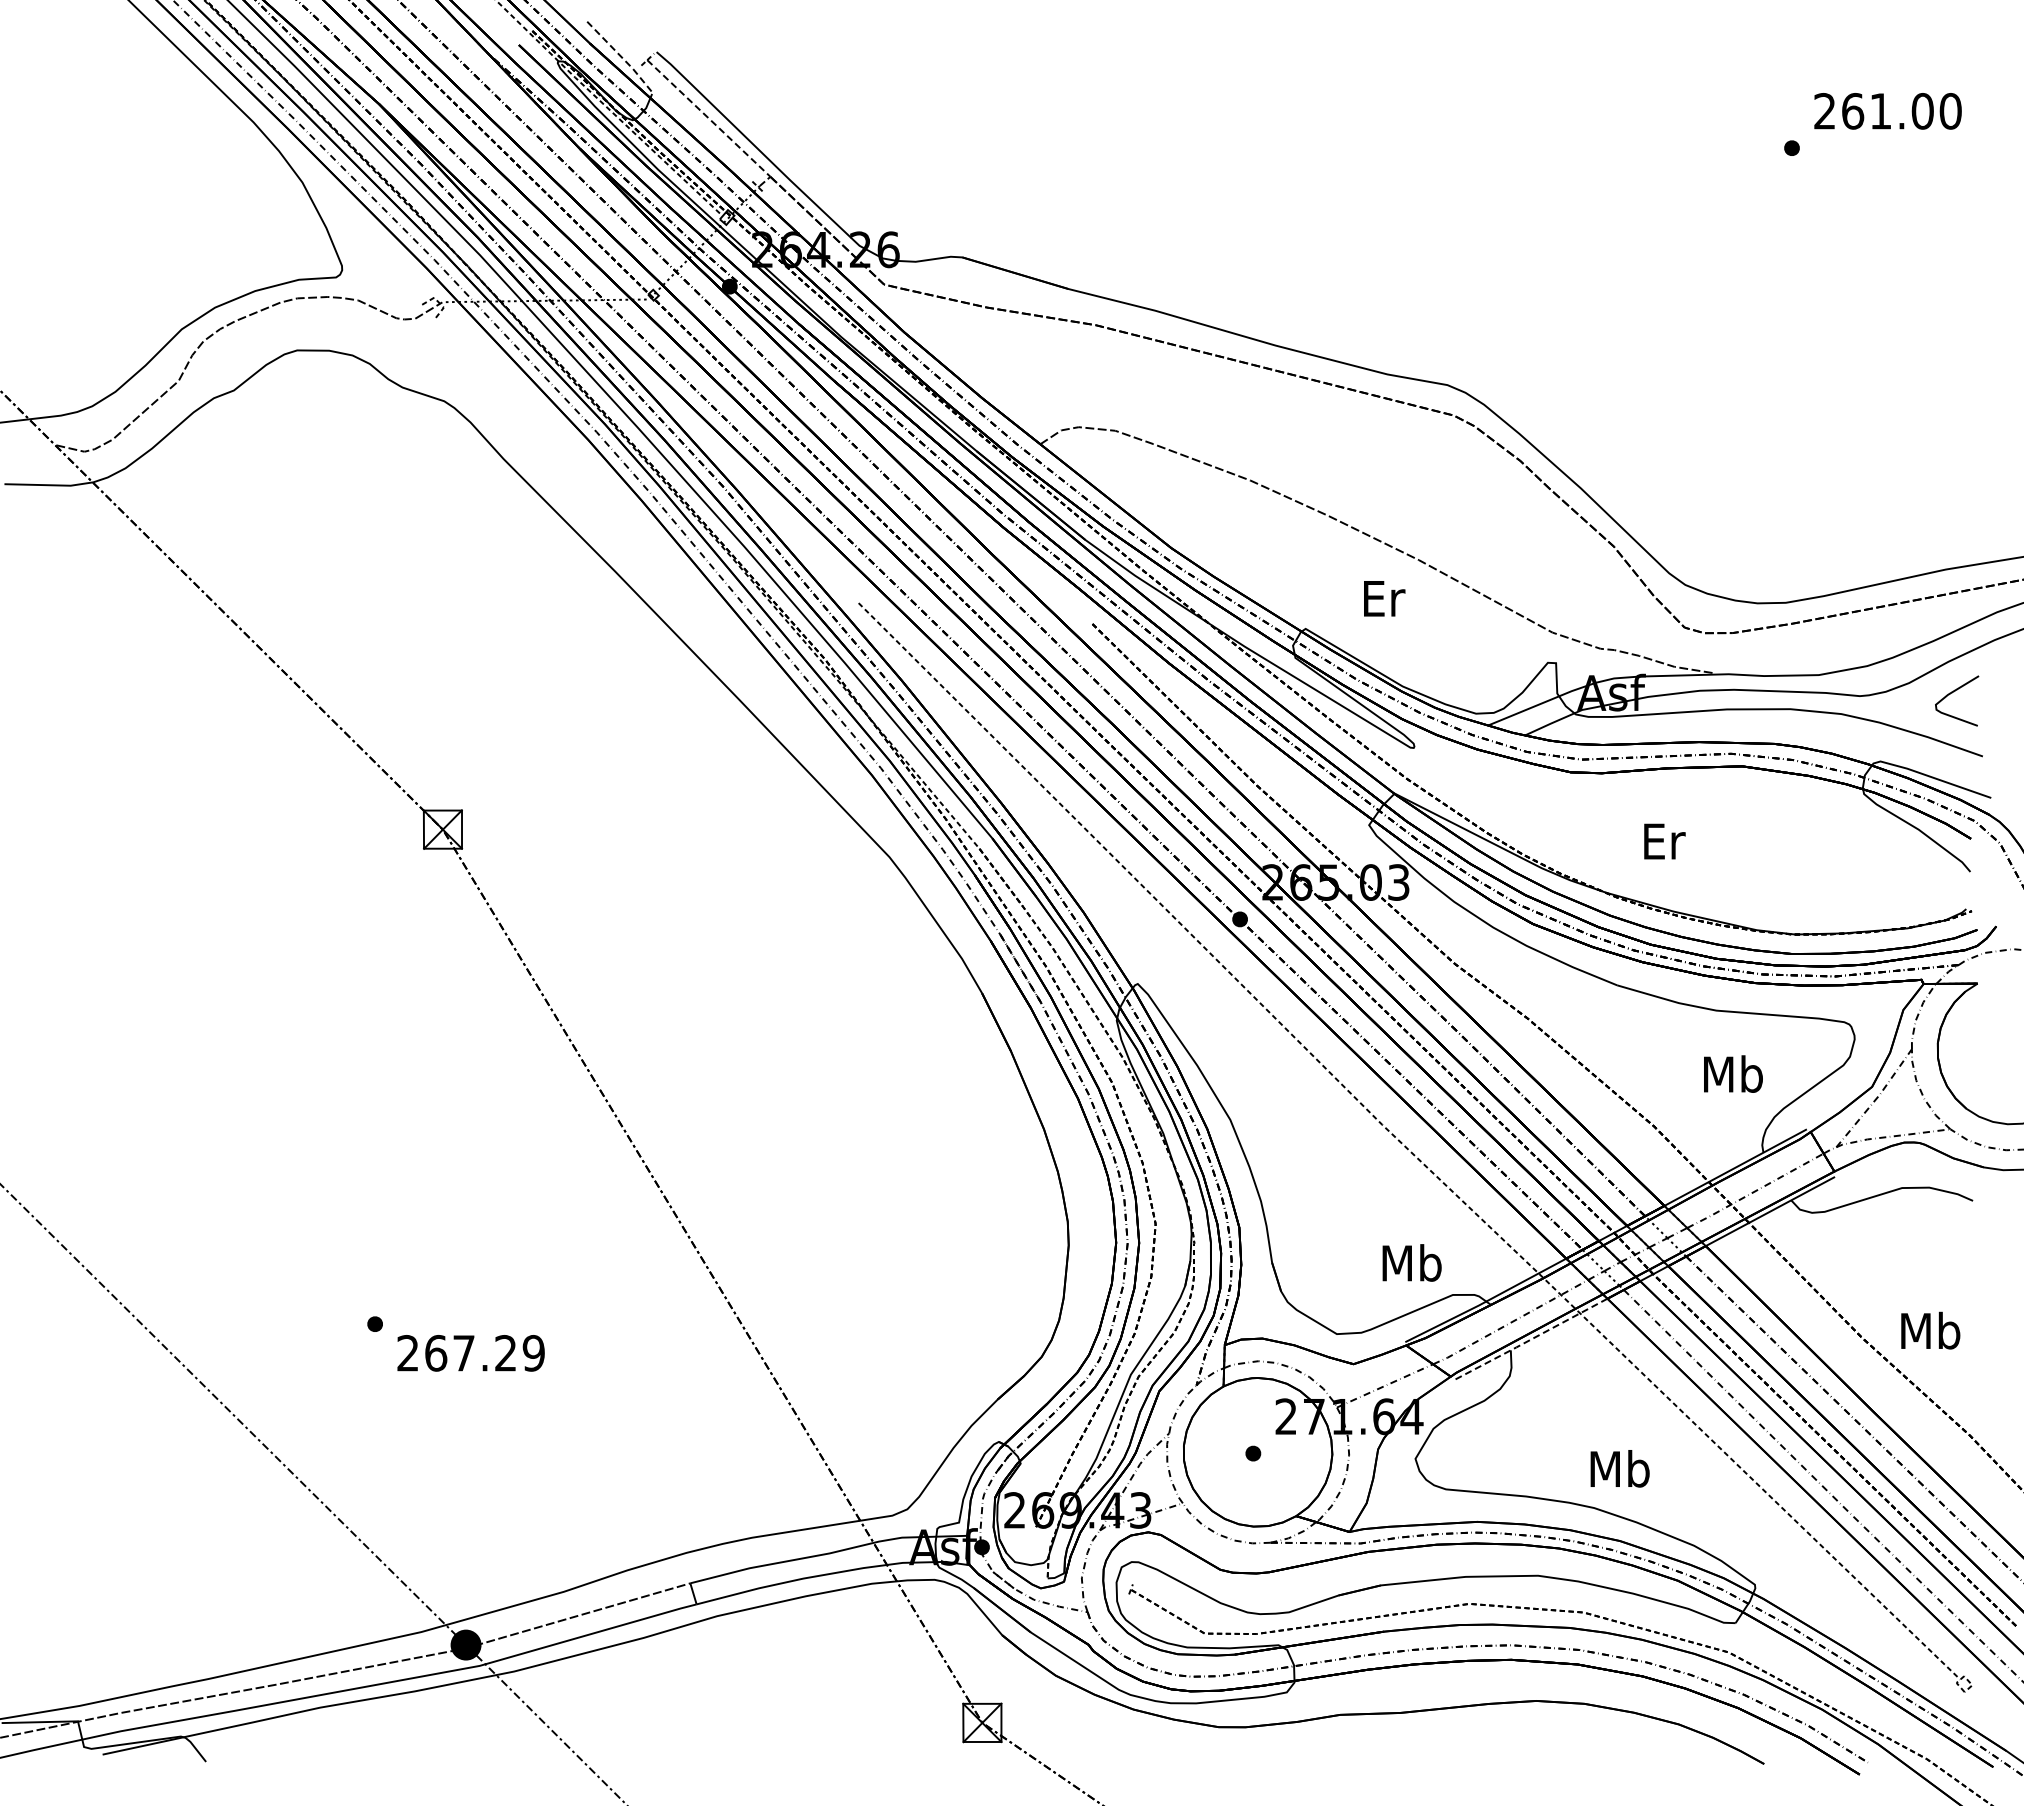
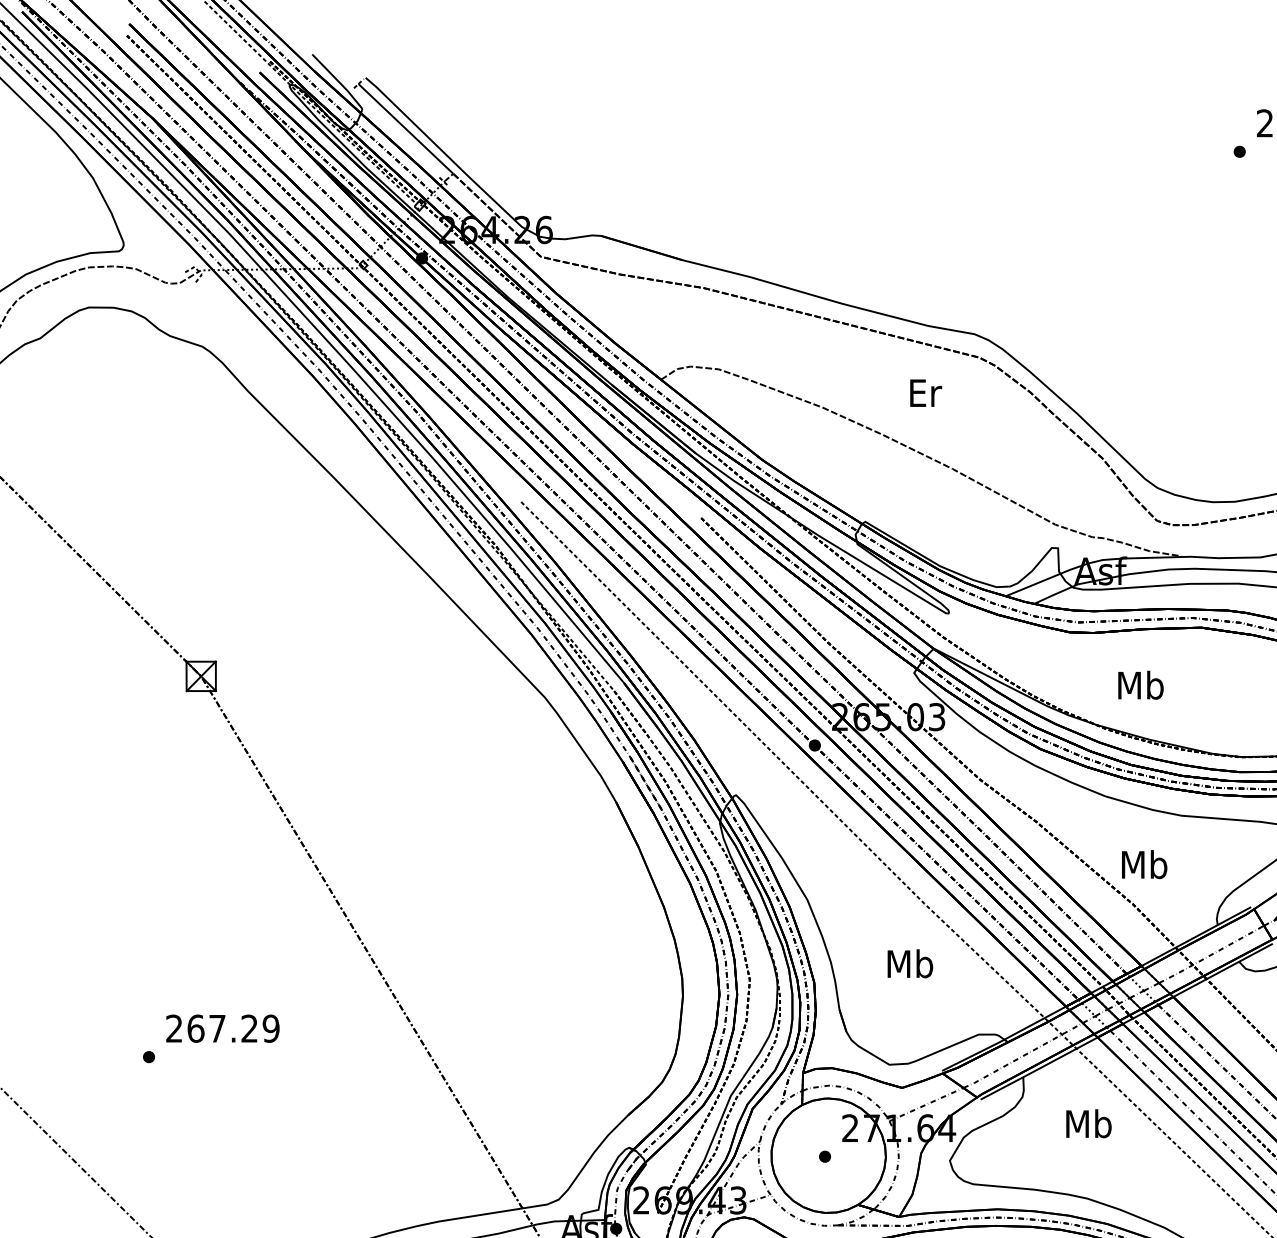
line: (622, 58) -> (339, 82), dashed -> solid
line: (708, 118) -> (405, 128), dashed -> solid
text: (1384, 598) -> (926, 393), moved
text: (1663, 840) -> (1140, 684), Er -> Mb
text: (1733, 1073) -> (1144, 864), moved
text: (1411, 1262) -> (909, 963), moved
line: (1531, 1339) -> (1039, 1068), dashed -> solid
text: (470, 1353) -> (222, 1028), moved
text: (1619, 1468) -> (1088, 1123), moved

